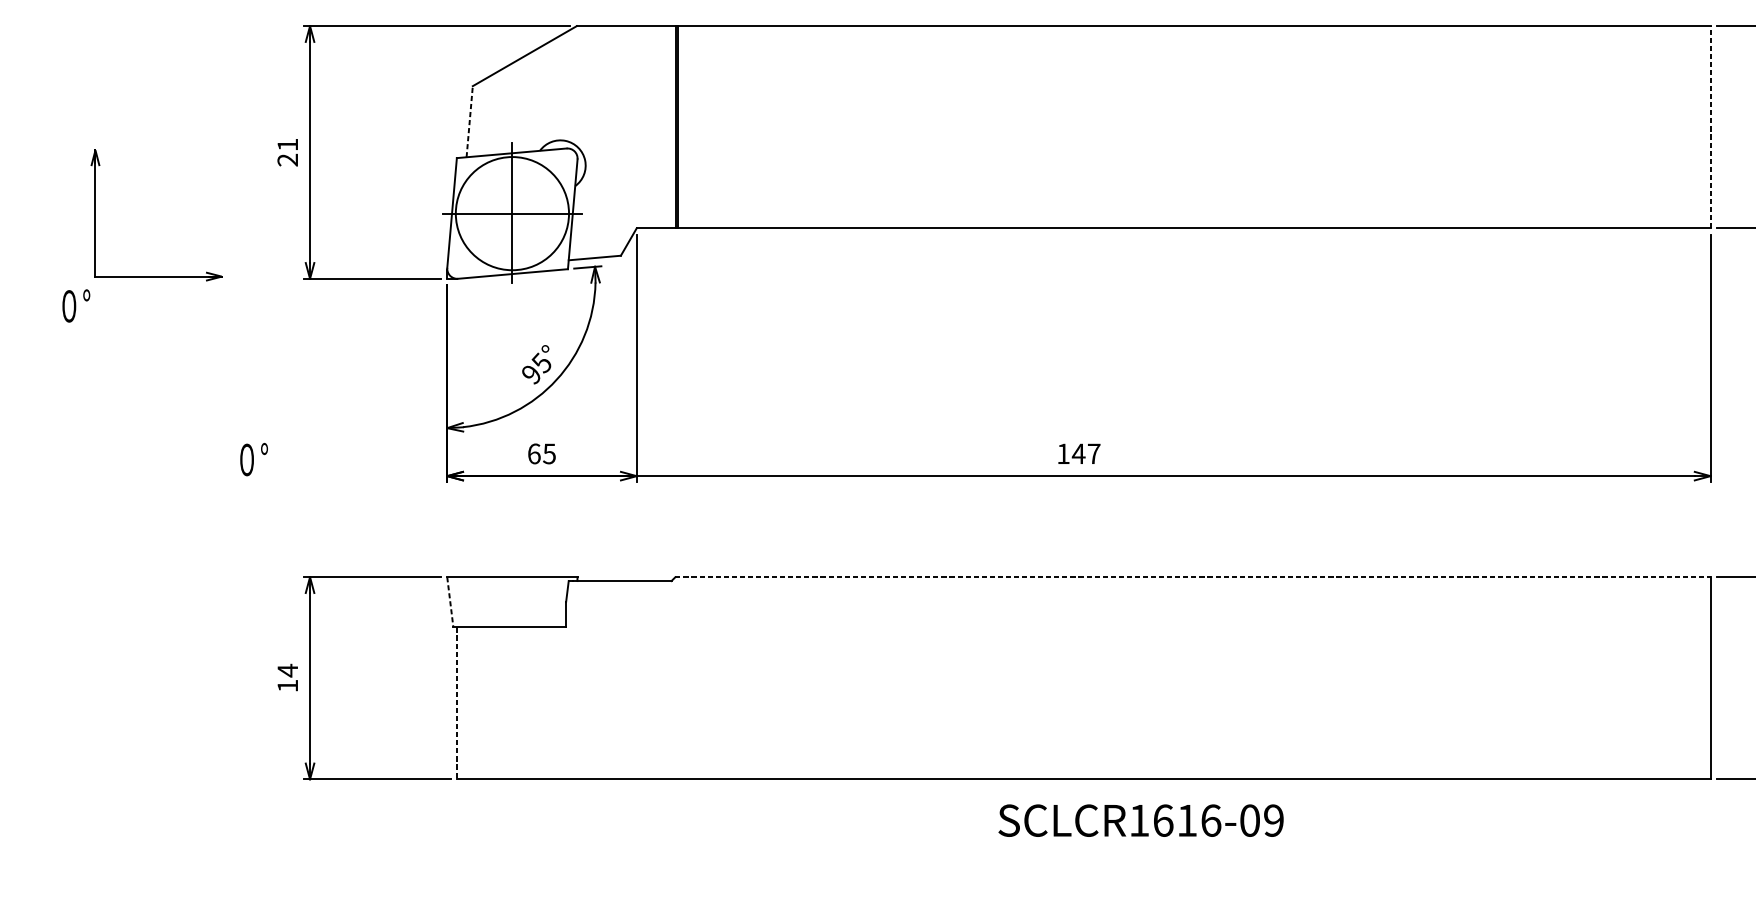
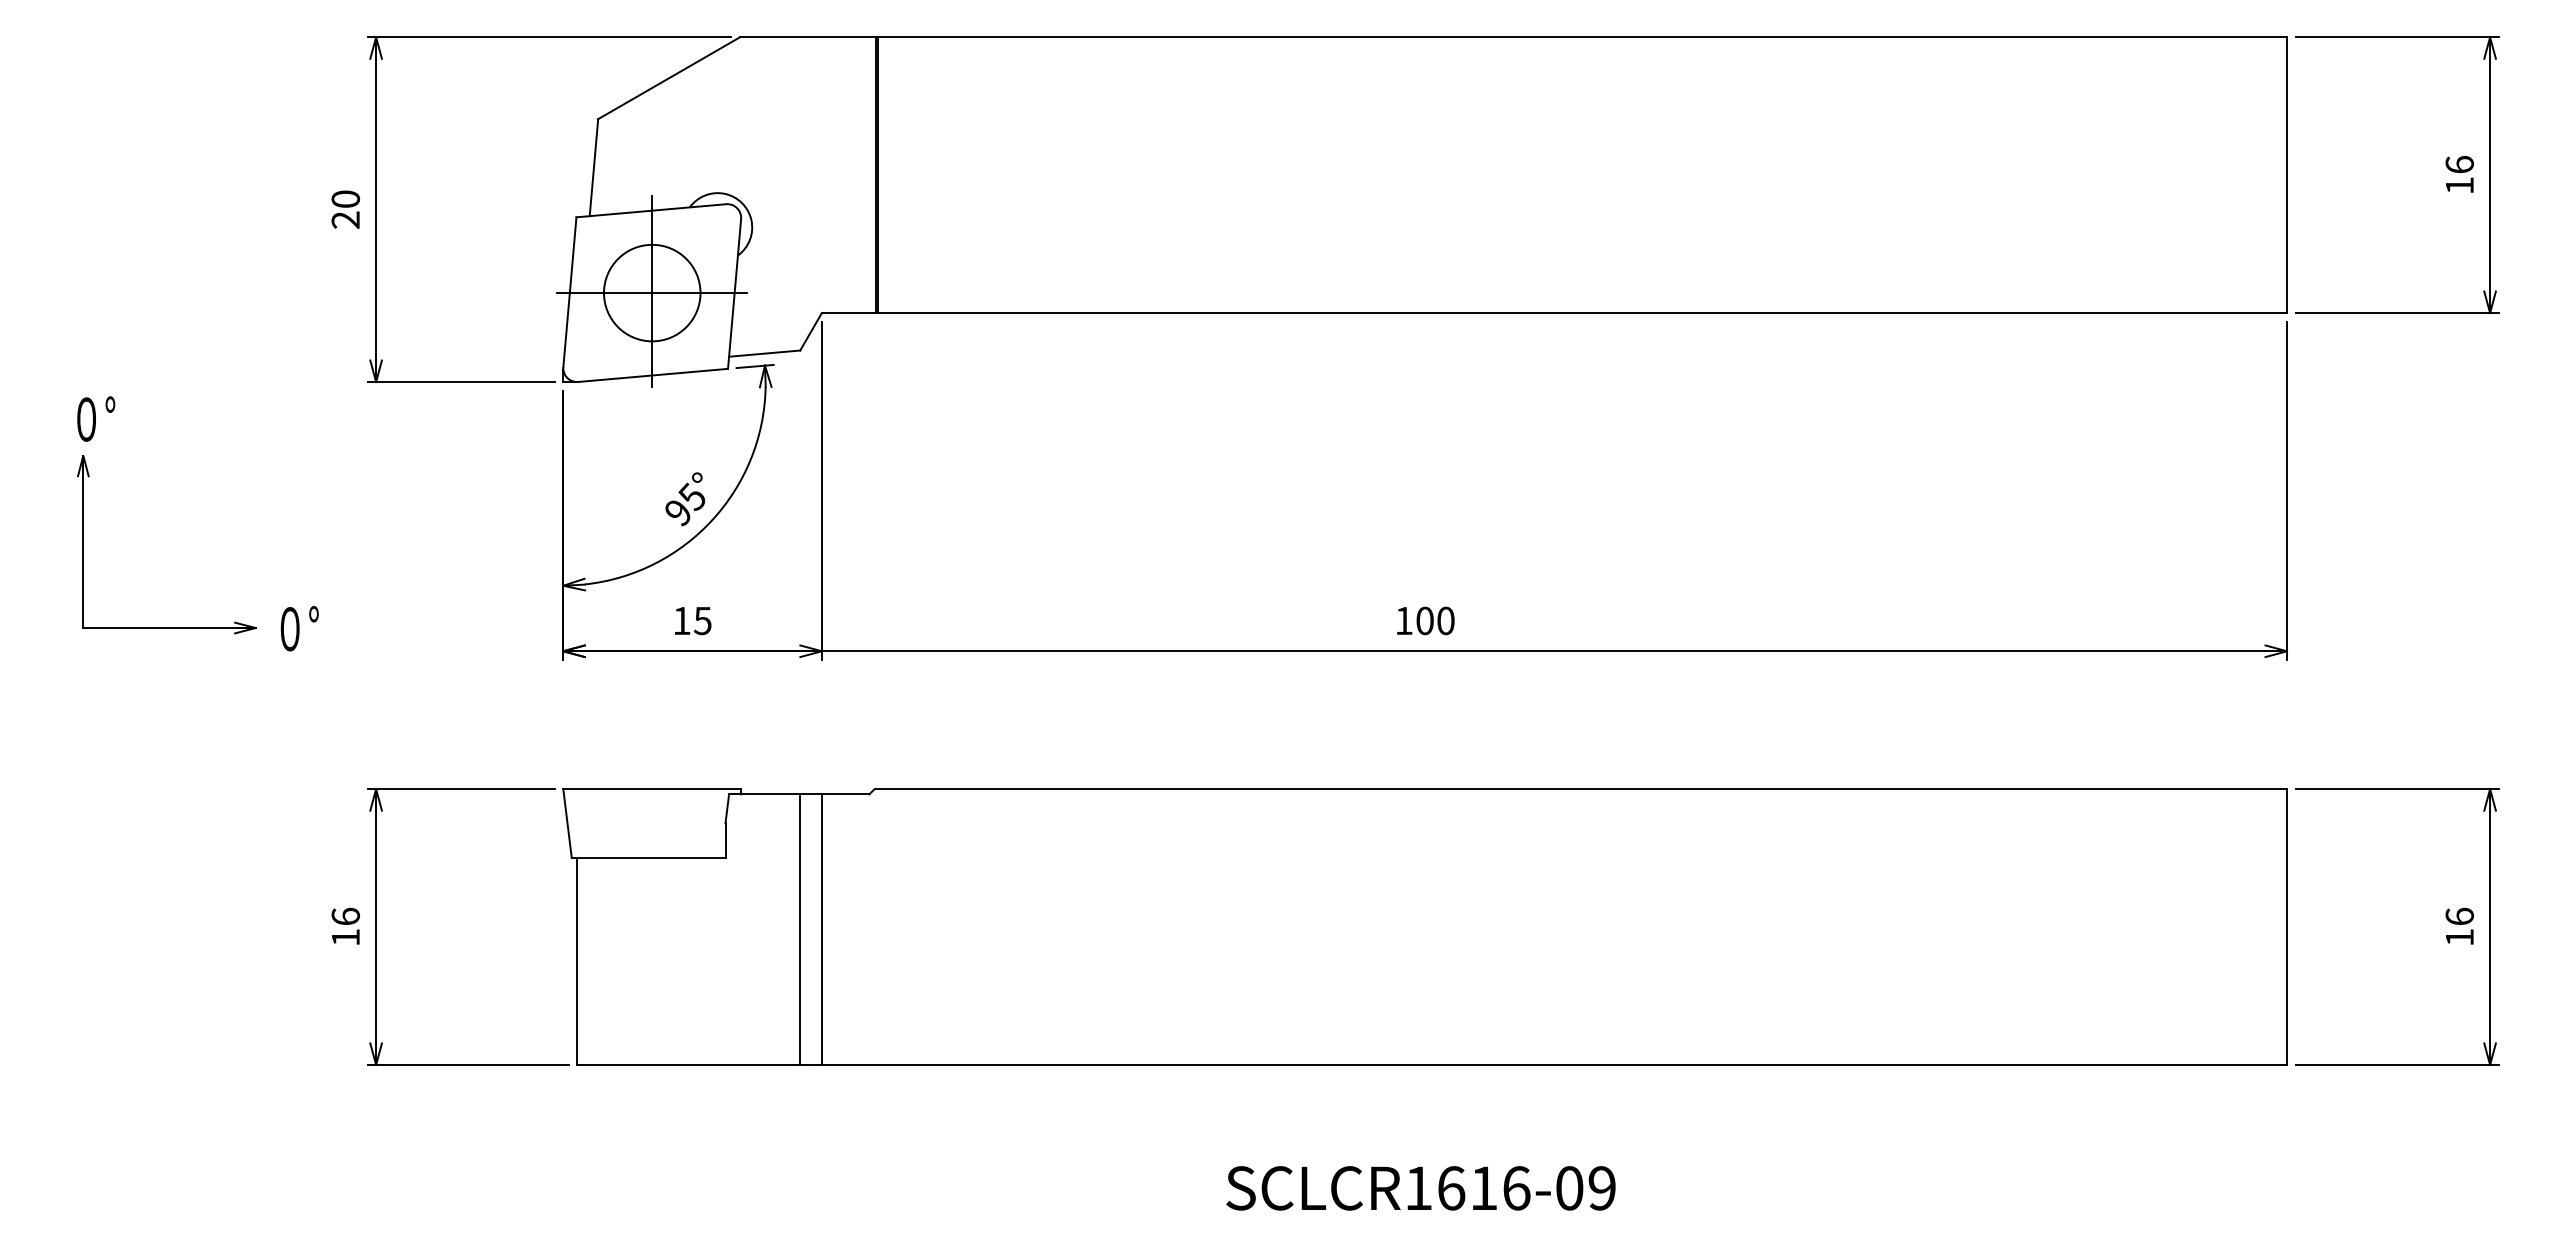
line: (469, 121) -> (593, 167), dashed -> solid
line: (1710, 127) -> (2287, 175), dashed -> solid
text: (287, 144) -> (345, 198), 21 -> 20
circle: (511, 213) -> (651, 292), size x0.62
part: (95, 215) -> (83, 544), moved
text: (76, 305) -> (96, 418), moved
text: (533, 453) -> (681, 620), 65 -> 15
text: (1085, 453) -> (1434, 620), 147 -> 100
line: (1193, 577) -> (1581, 789), dashed -> solid
line: (450, 602) -> (567, 823), dashed -> solid
text: (287, 670) -> (345, 916), 14 -> 16
line: (621, 680) -> (800, 929), added
line: (636, 680) -> (821, 929), added
line: (457, 703) -> (577, 961), dashed -> solid
text: (1140, 820) -> (1420, 1188), moved

